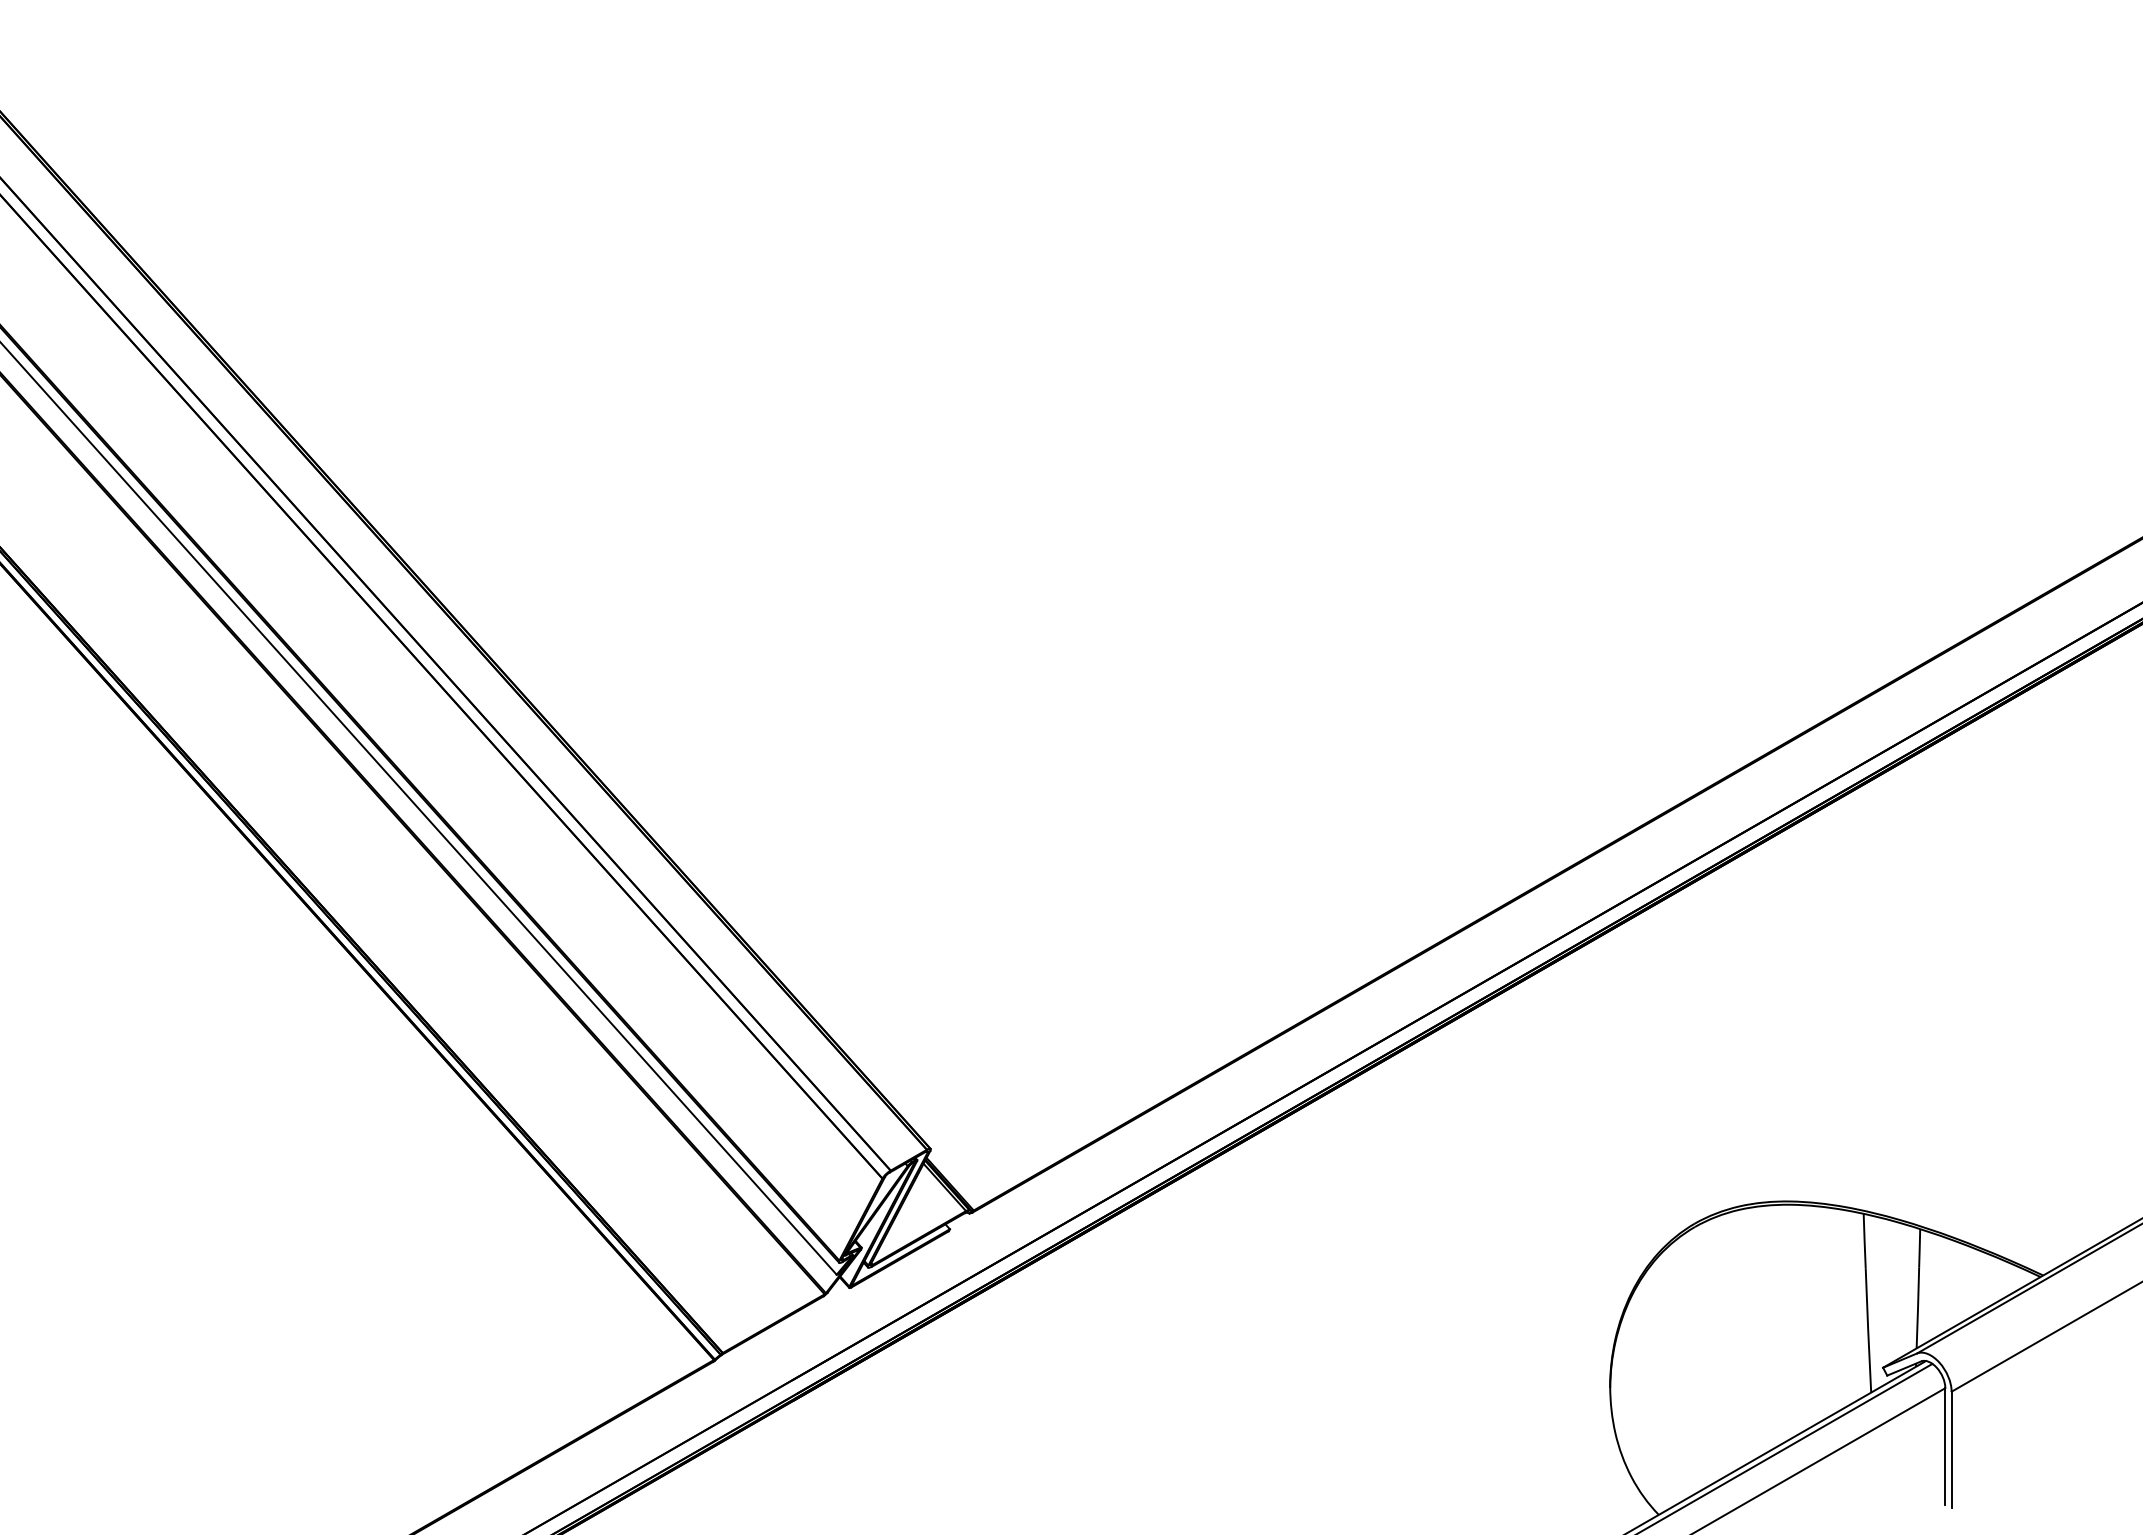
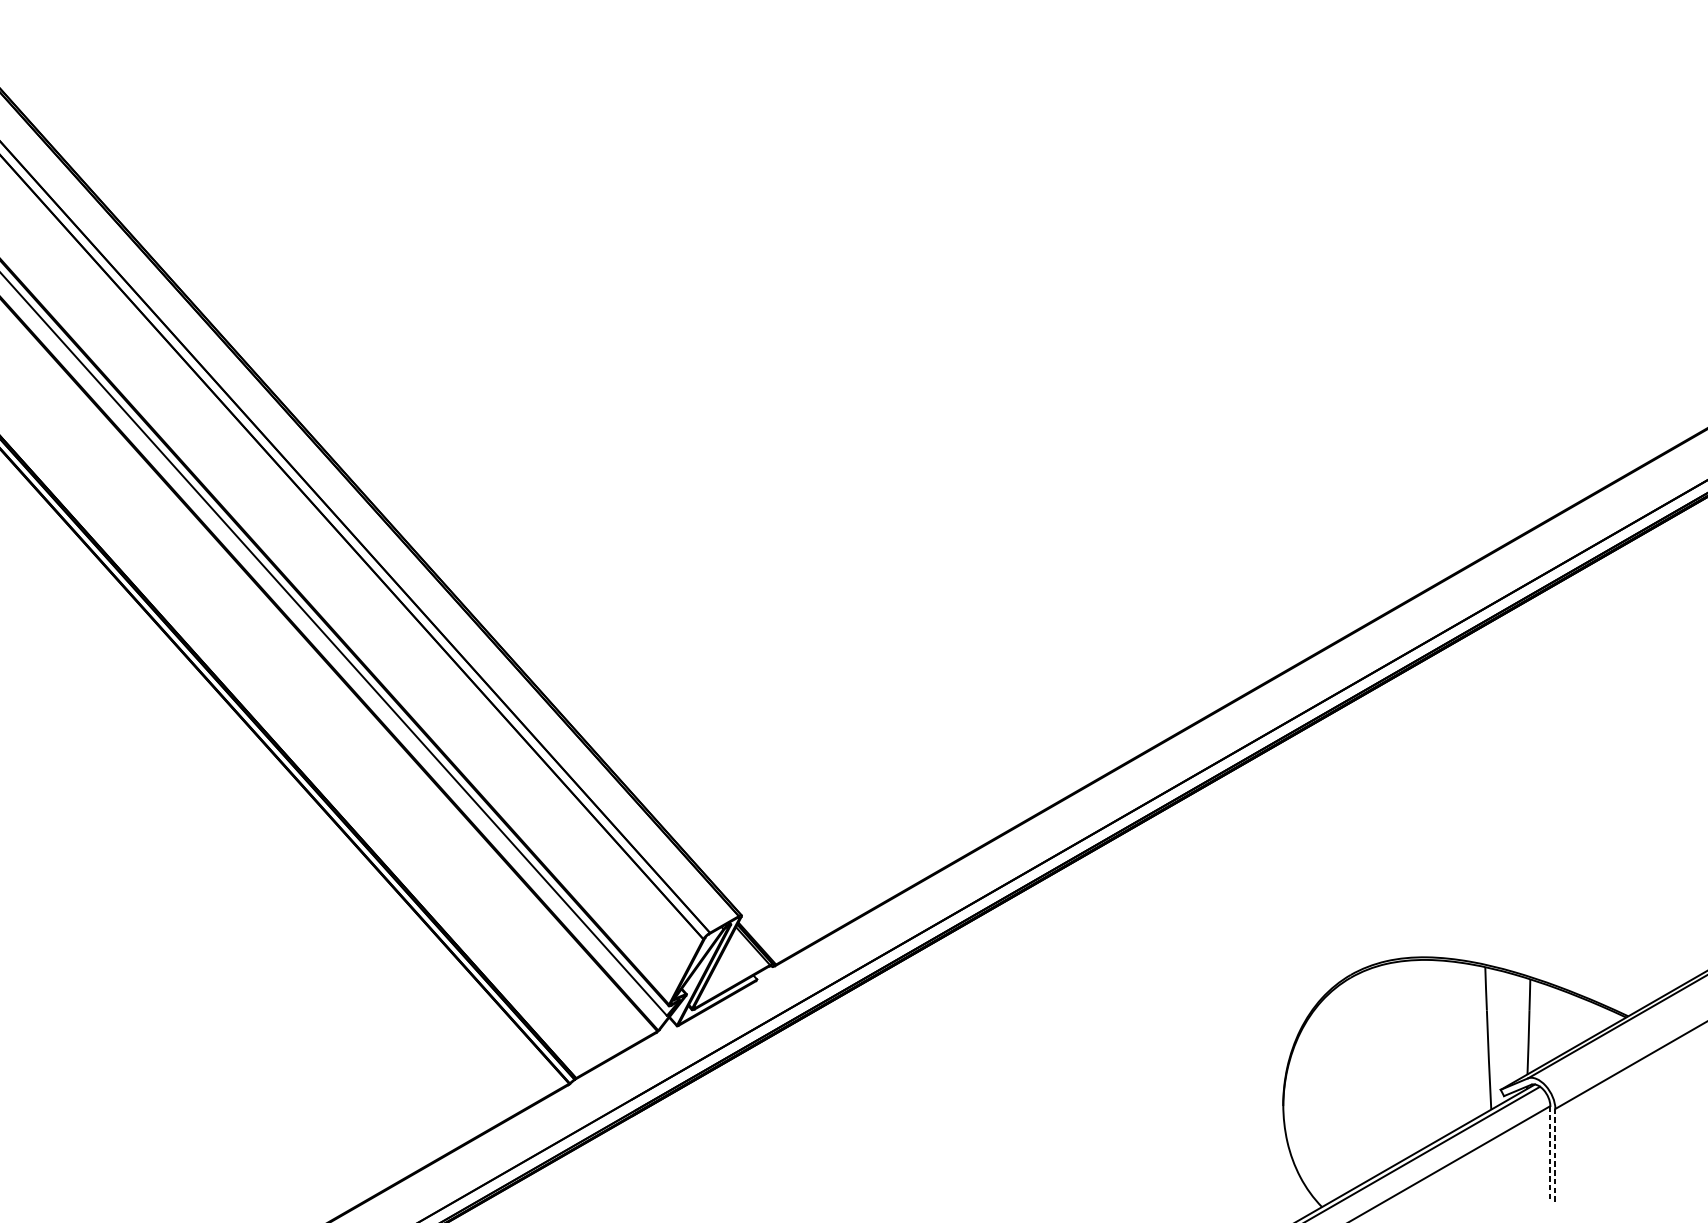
line: (1945, 1446) -> (1550, 1152), solid -> dashed
line: (1951, 1449) -> (1555, 1154), solid -> dashed

